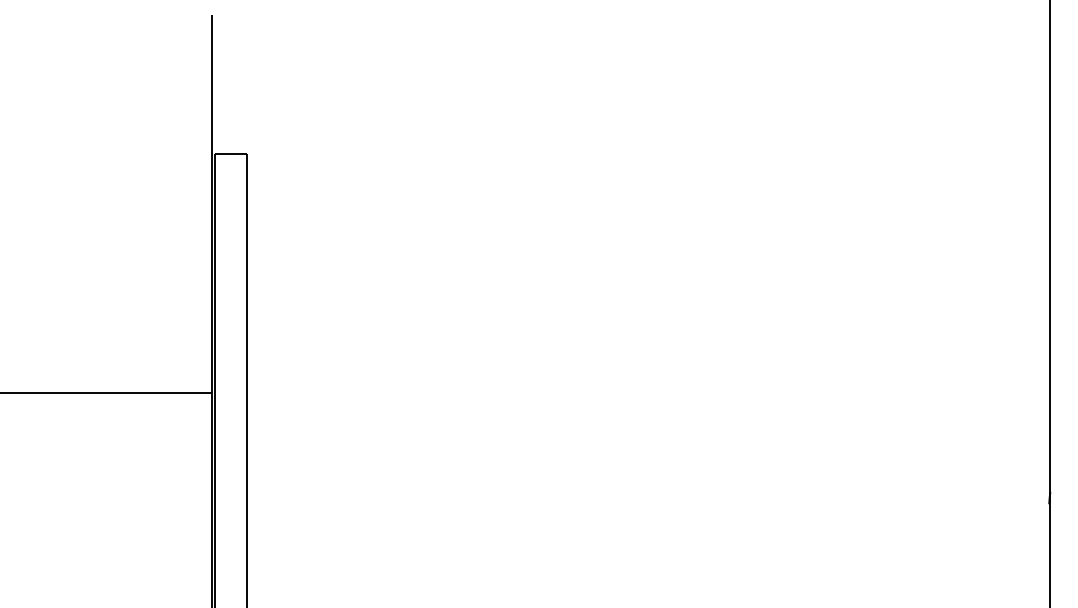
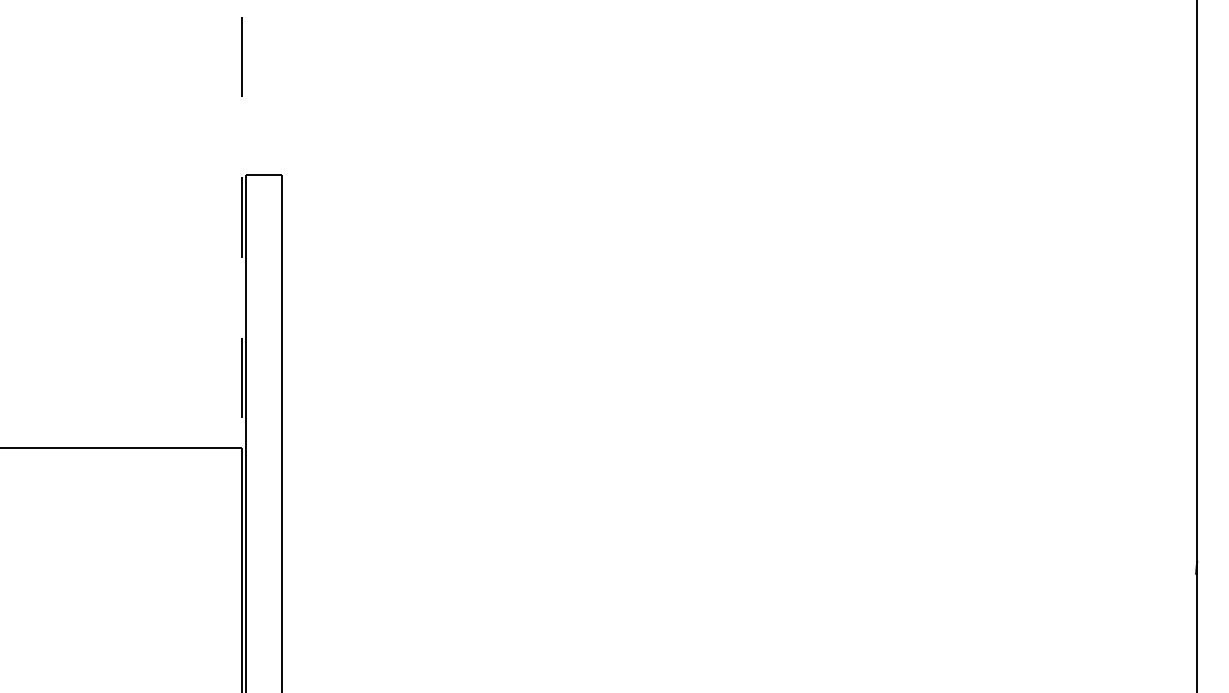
line: (211, 203) -> (241, 232), solid -> dashed

